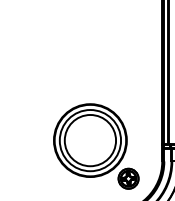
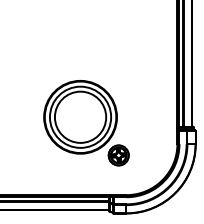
part: (96, 146) -> (86, 123), moved

